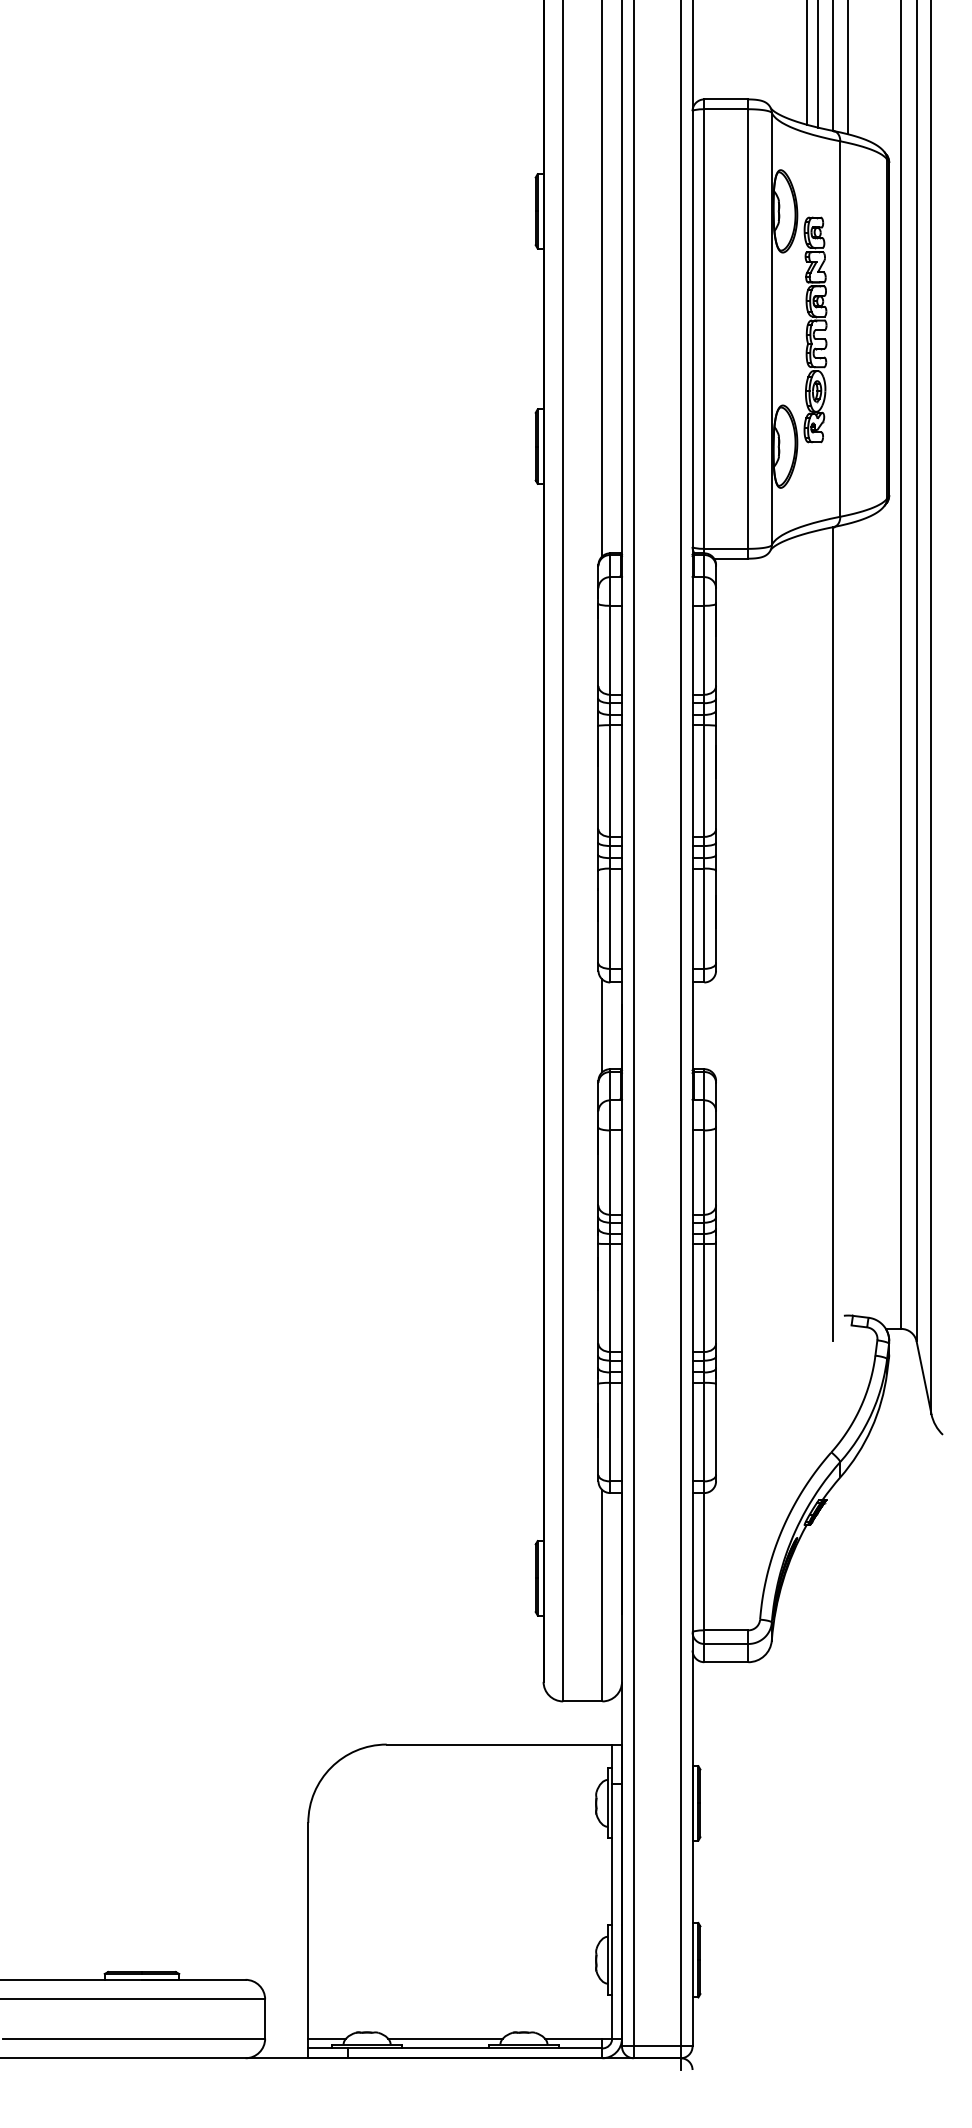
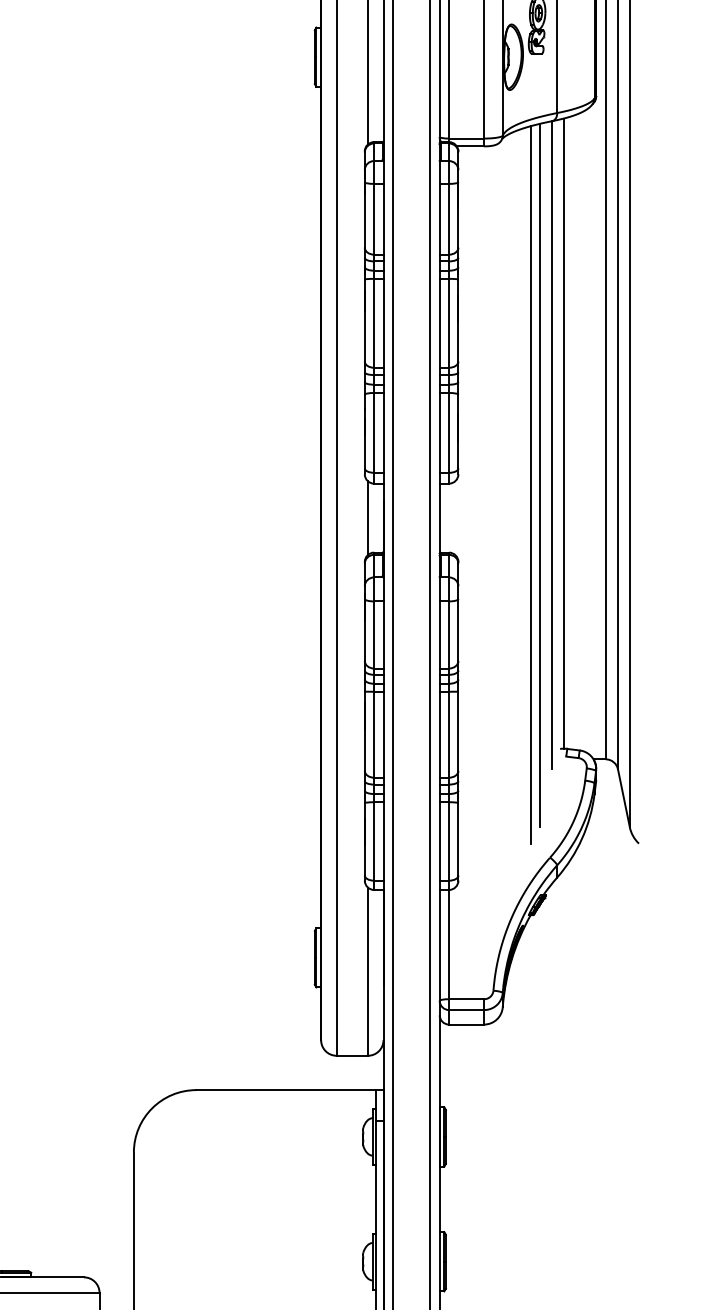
line: (848, 919) -> (563, 433), added
line: (818, 972) -> (539, 475), added
line: (806, 983) -> (530, 484), added

